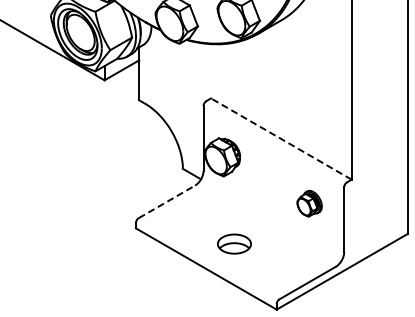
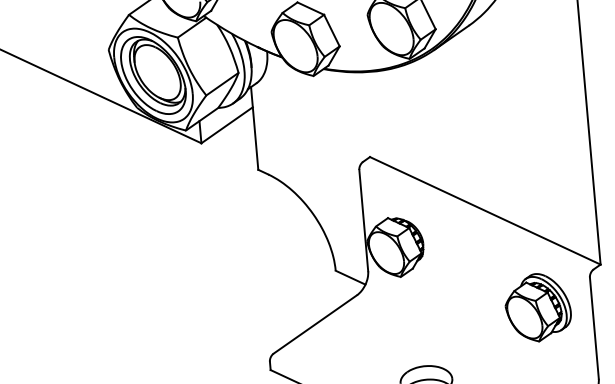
line: (280, 138) -> (483, 210), dashed -> solid
line: (167, 201) -> (316, 323), dashed -> solid
part: (309, 203) -> (537, 307), size x1.67

